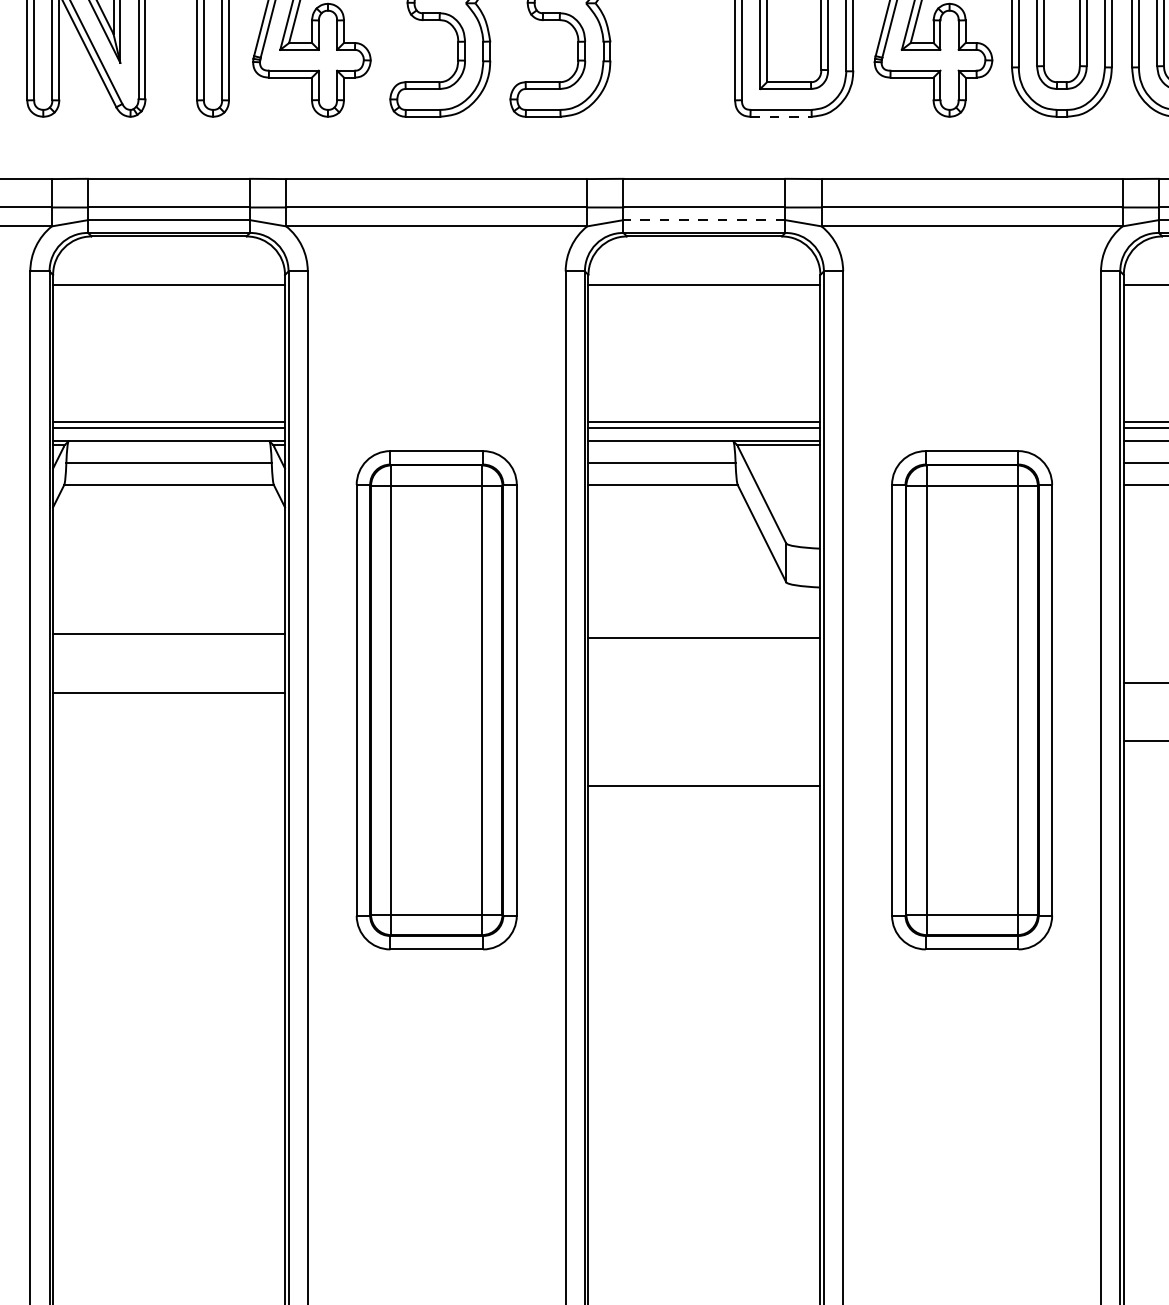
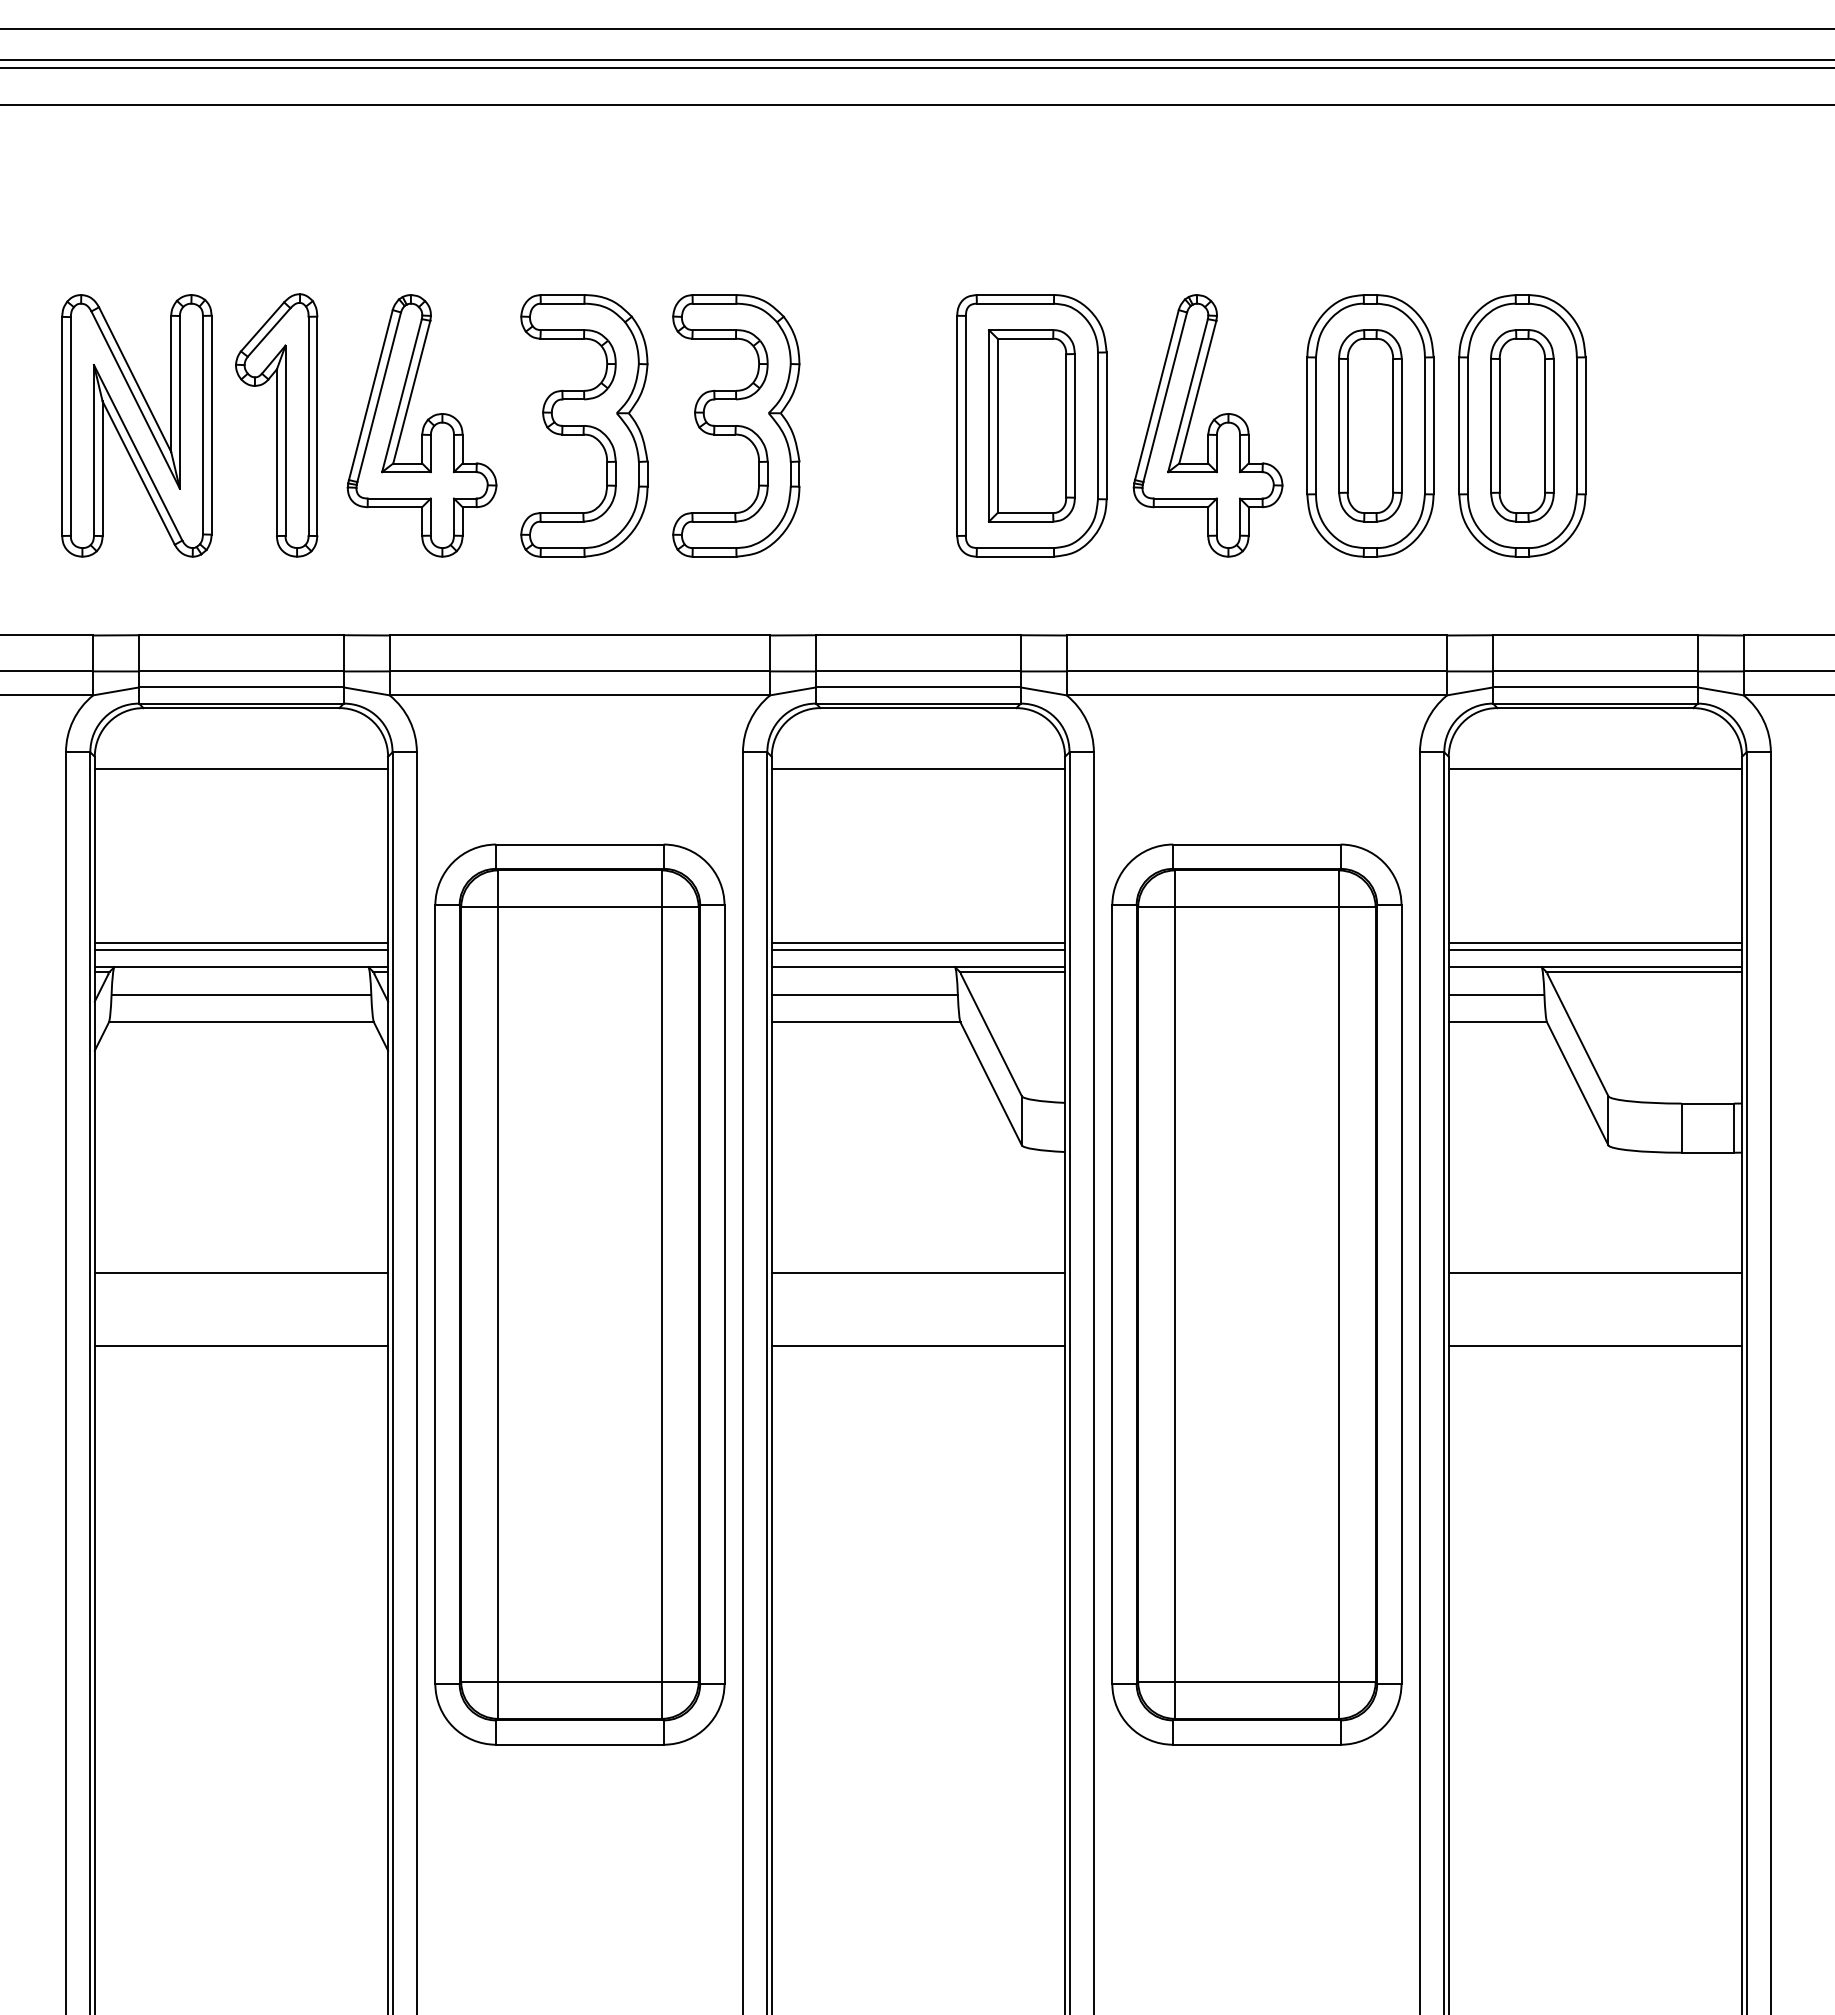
line: (781, 116) -> (1015, 556), dashed -> solid
line: (703, 220) -> (917, 687), dashed -> solid
line: (169, 633) -> (241, 1273), moved
line: (704, 637) -> (918, 1273), moved
line: (169, 693) -> (241, 1346), moved
part: (436, 700) -> (579, 1294), size x1.43
part: (971, 700) -> (1256, 1294), size x1.43
line: (704, 786) -> (918, 1346), moved

